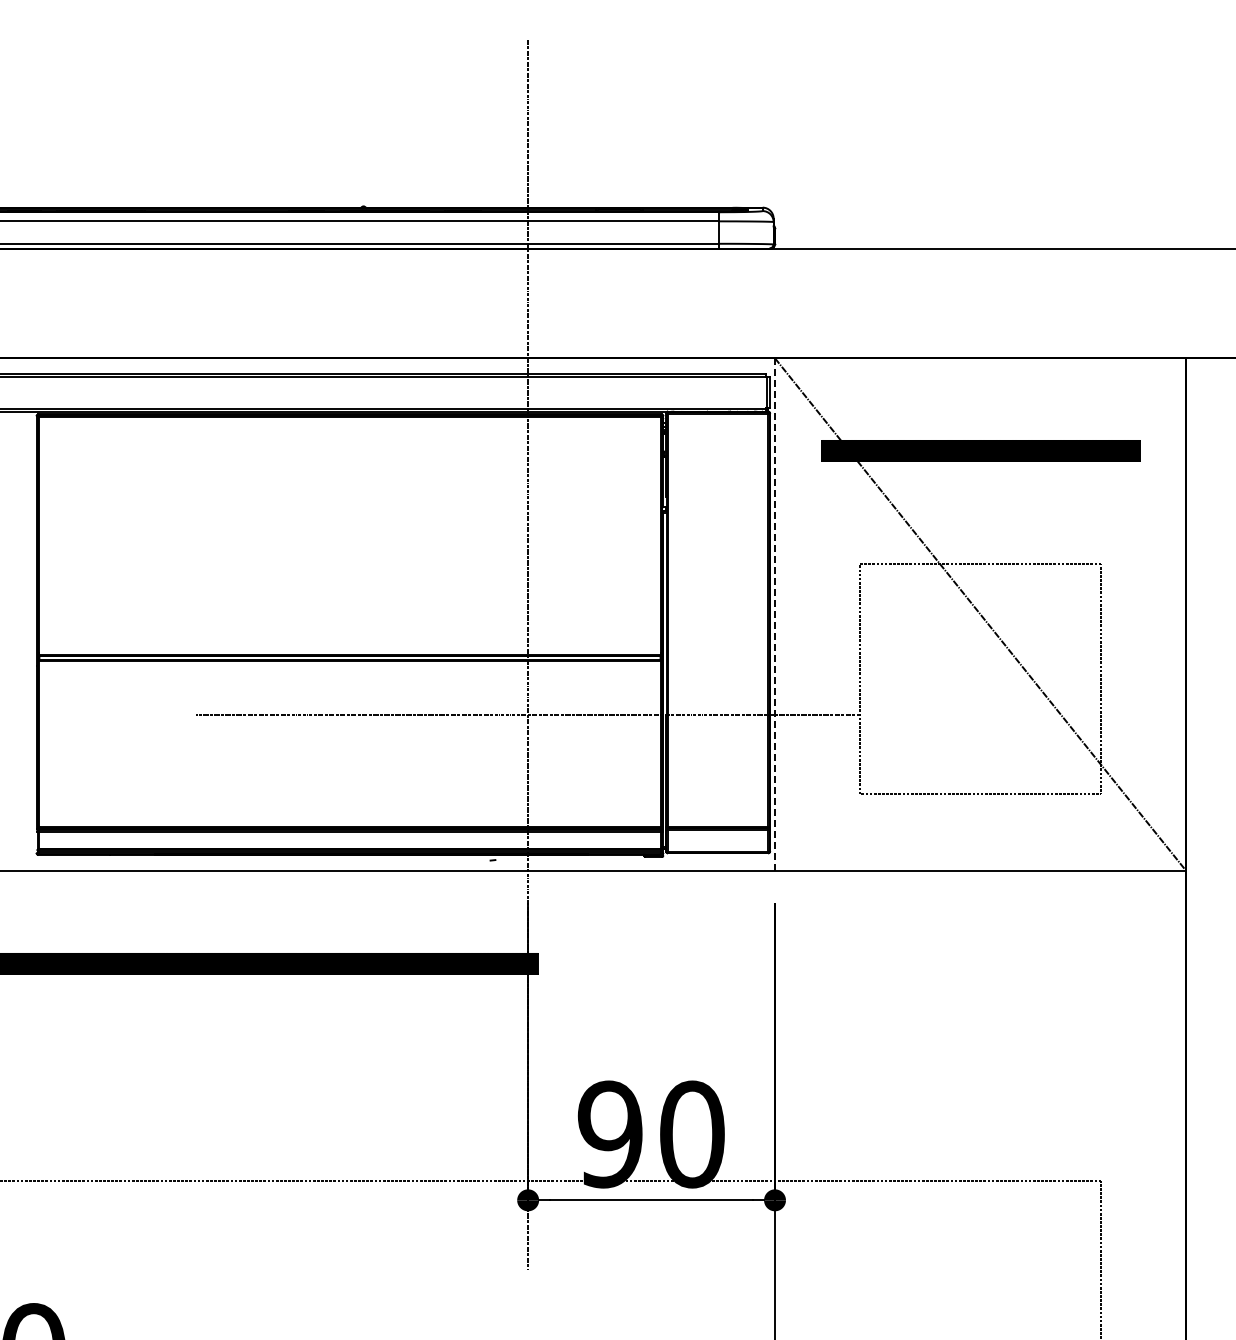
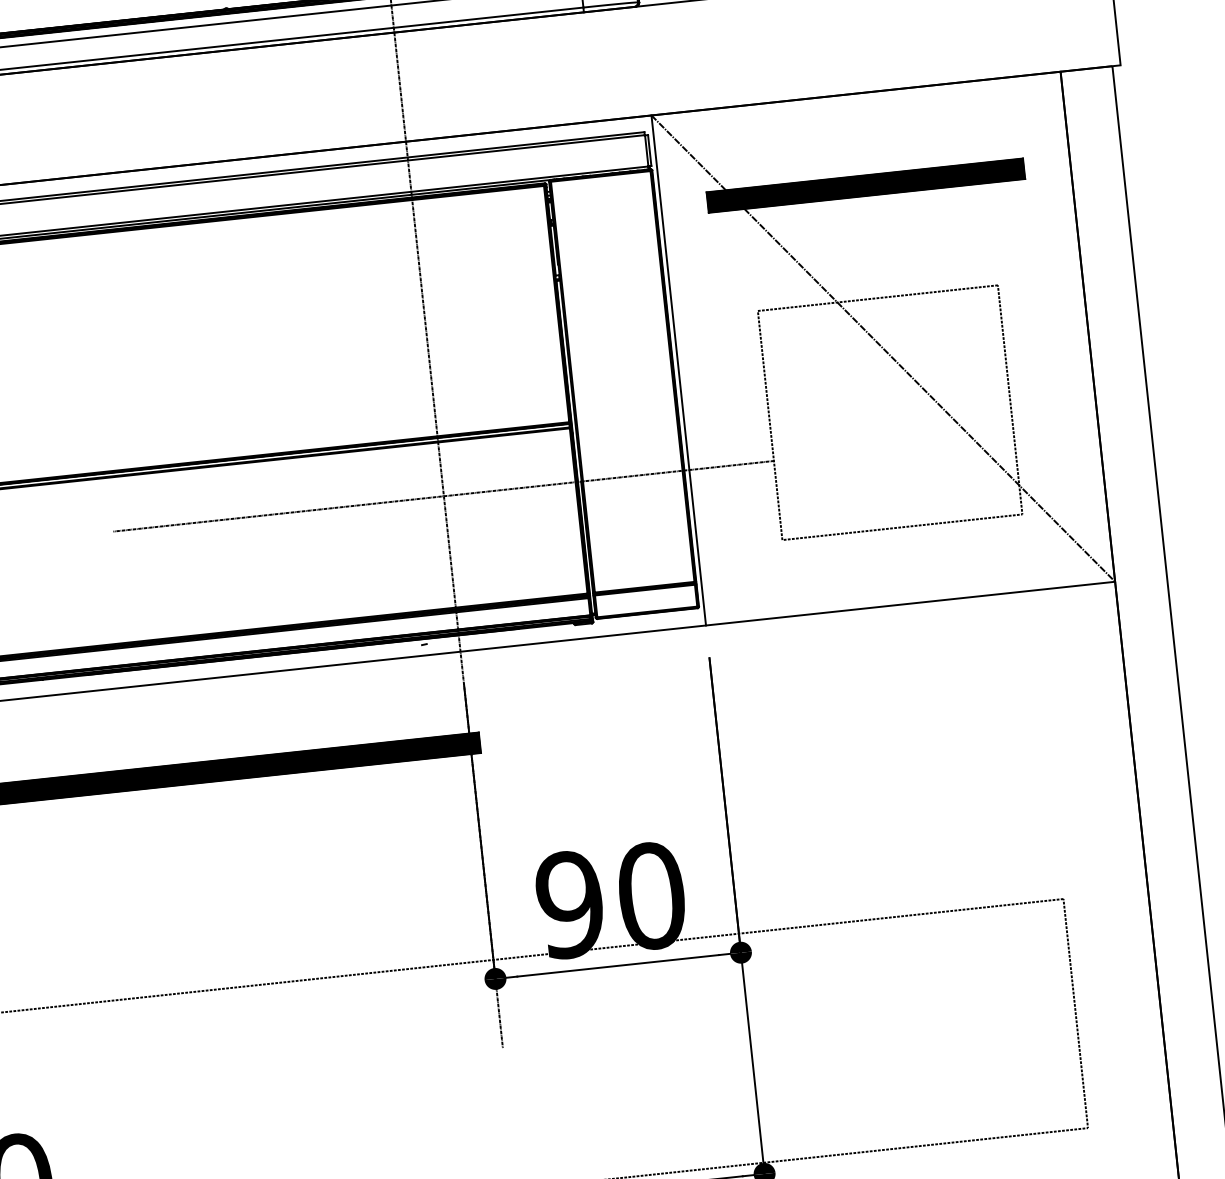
line: (775, 614) -> (679, 370), dashed -> solid

